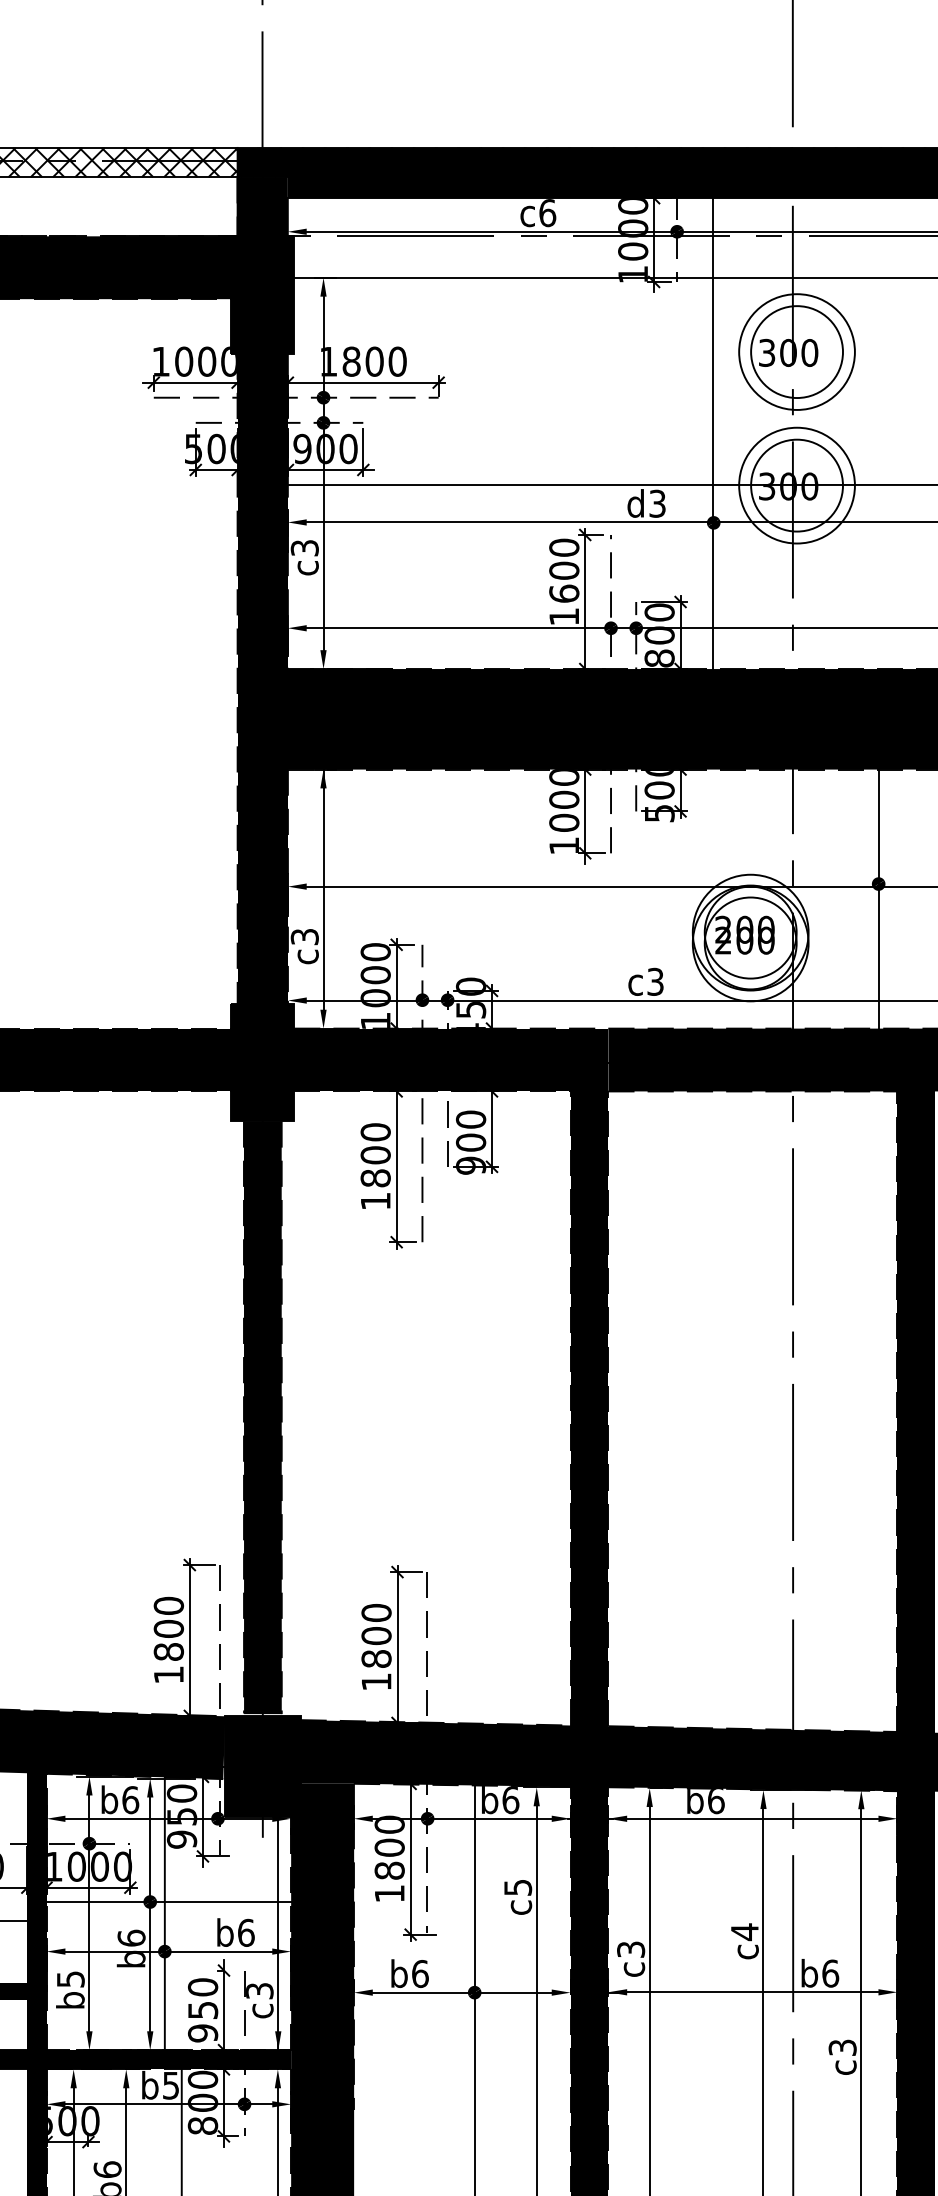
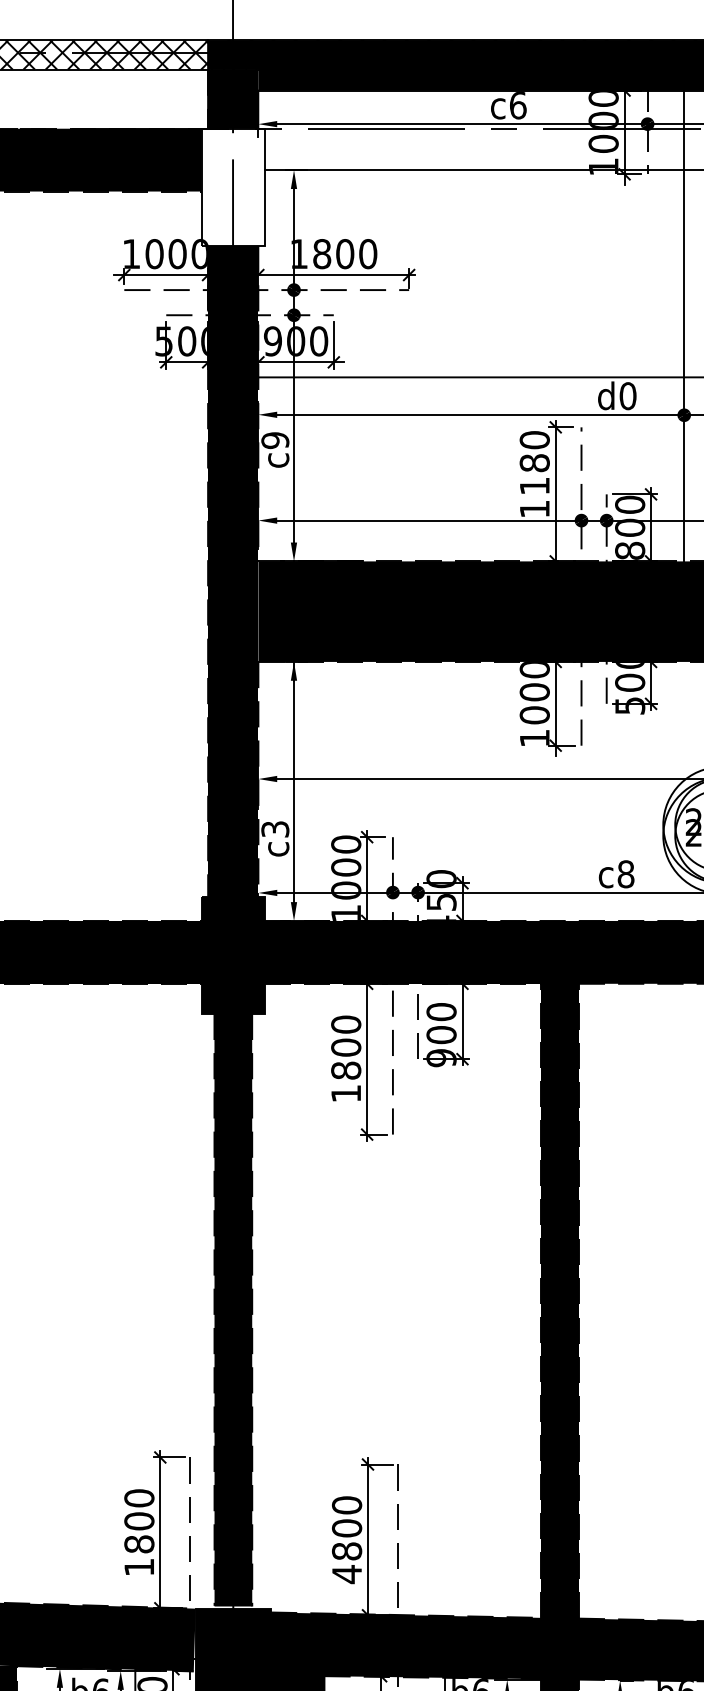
fill: (262, 294) -> (232, 186), removed
text: (657, 503) -> (627, 395), d3 -> d0
text: (304, 547) -> (274, 439), c3 -> c9
text: (564, 581) -> (534, 473), 1600 -> 1180
text: (655, 981) -> (625, 873), c3 -> c8
text: (376, 1681) -> (346, 1573), 1800 -> 4800

